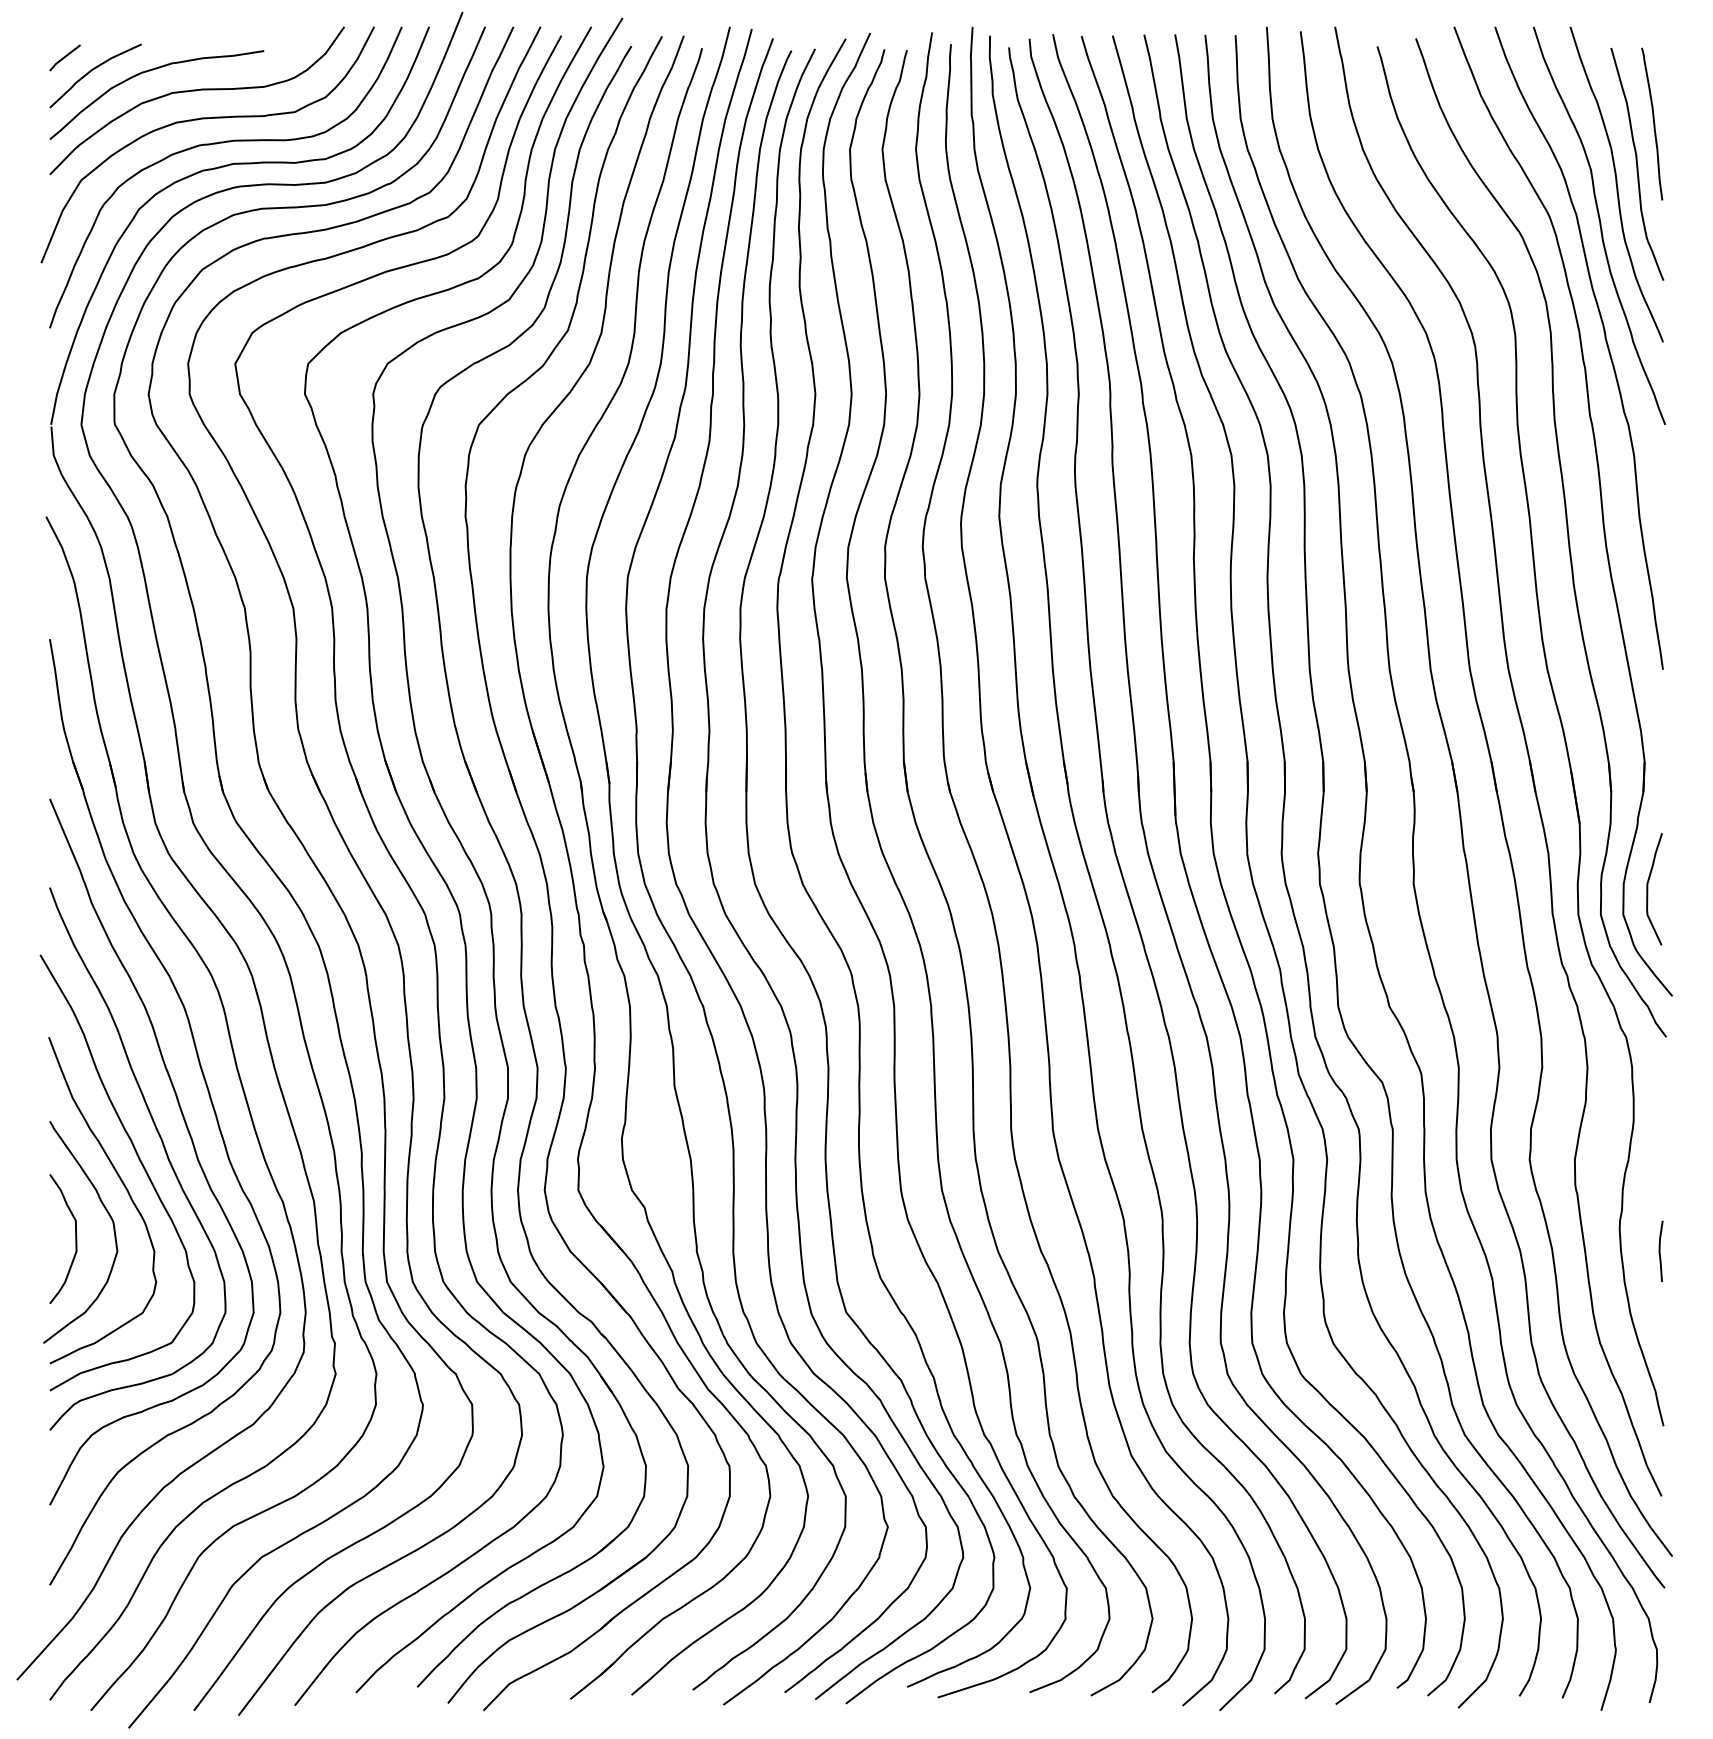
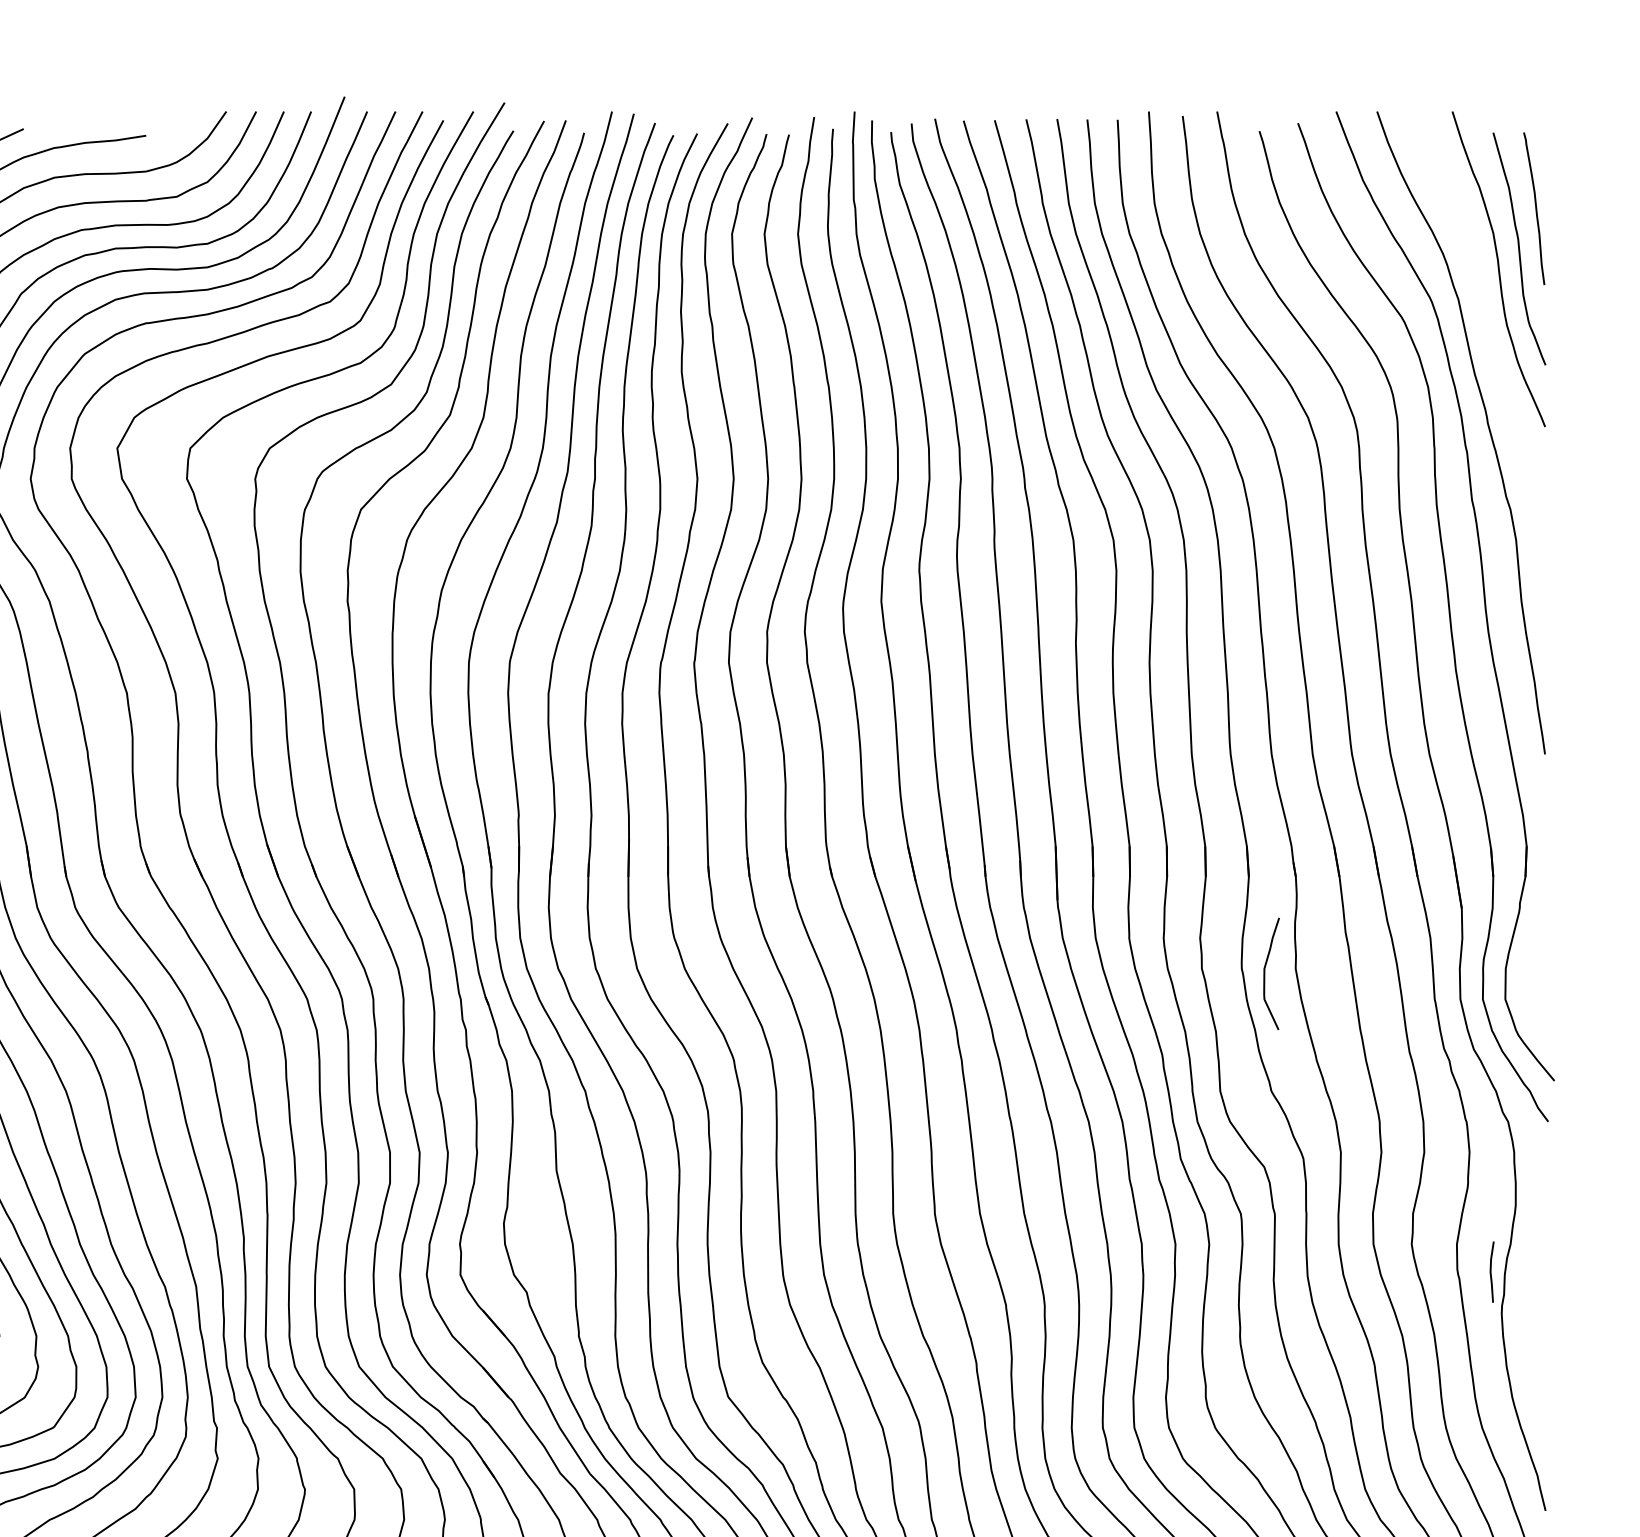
curve: (1599, 225) -> (1481, 310), removed
curve: (1648, 889) -> (1265, 974), moved
line: (1660, 1251) -> (1491, 1272), moved

